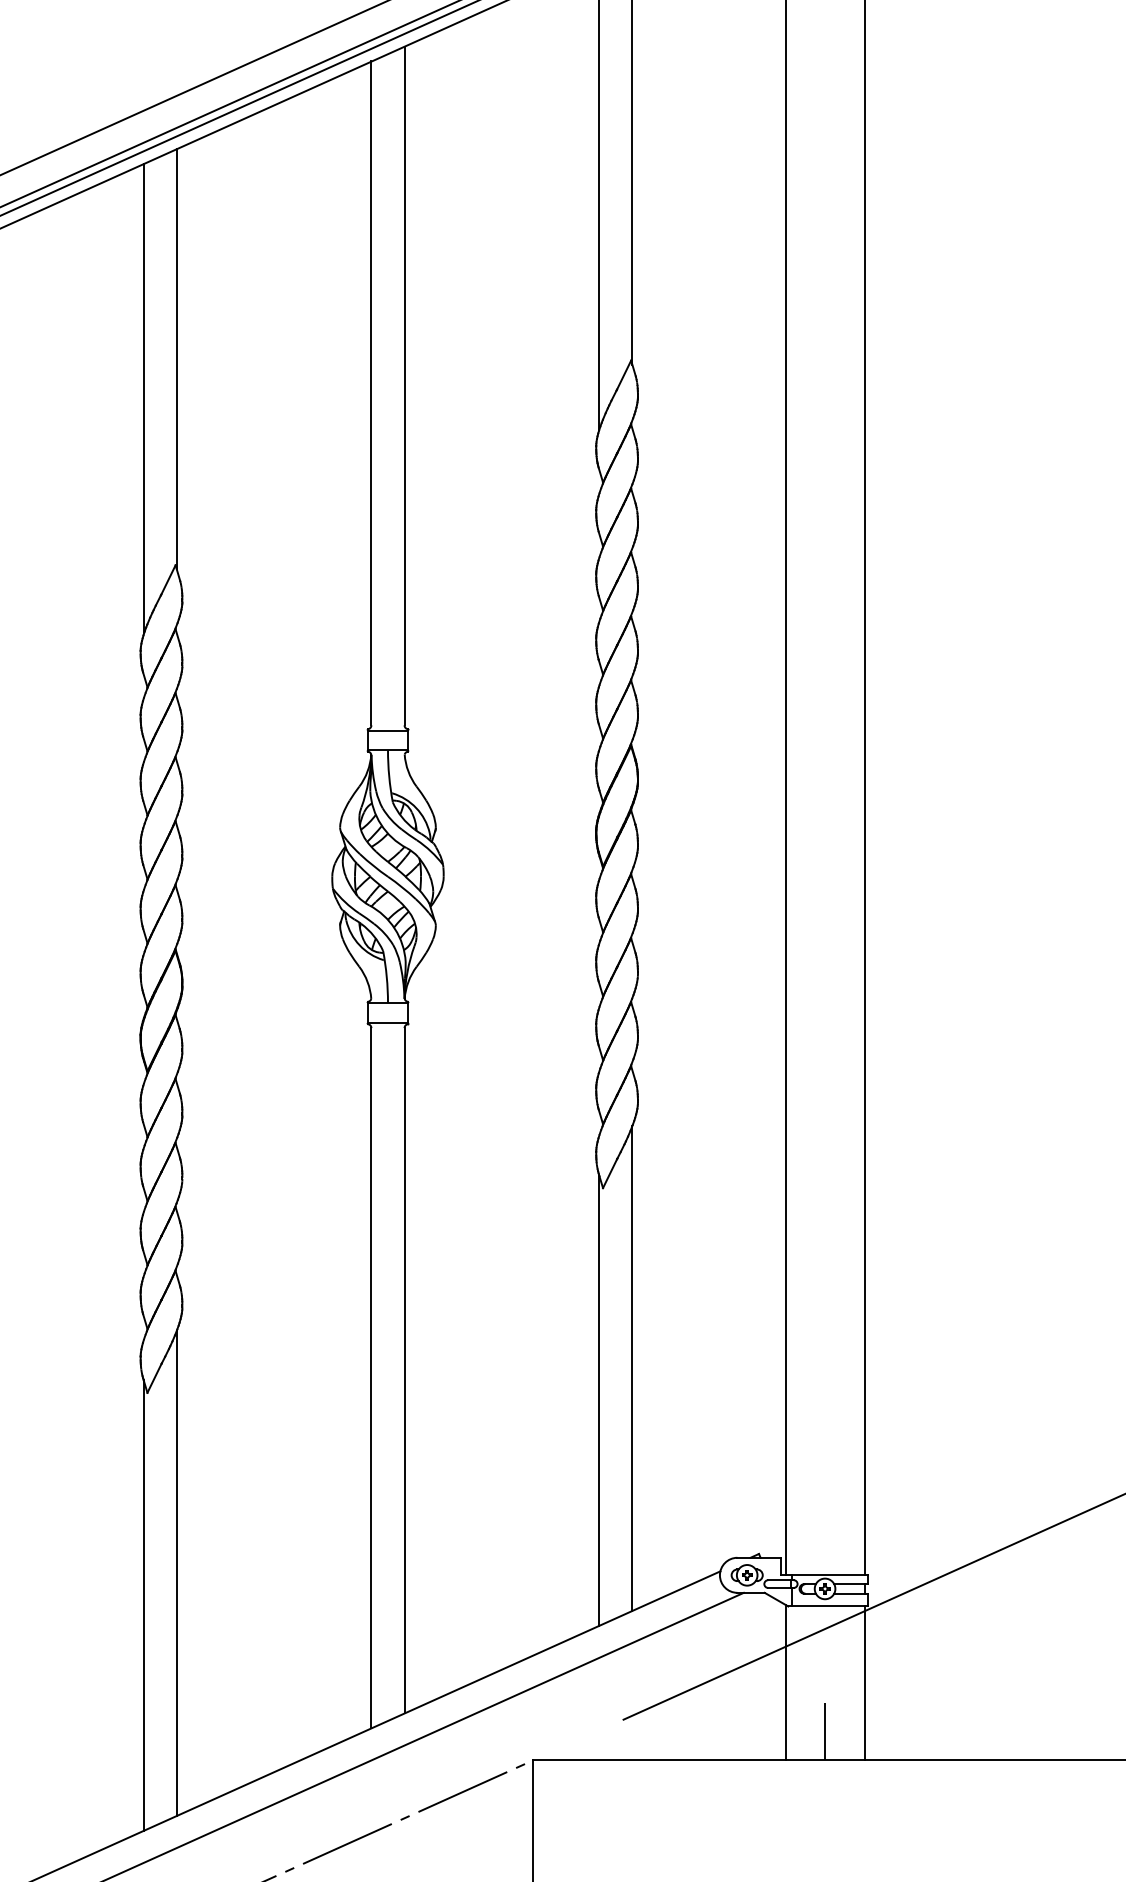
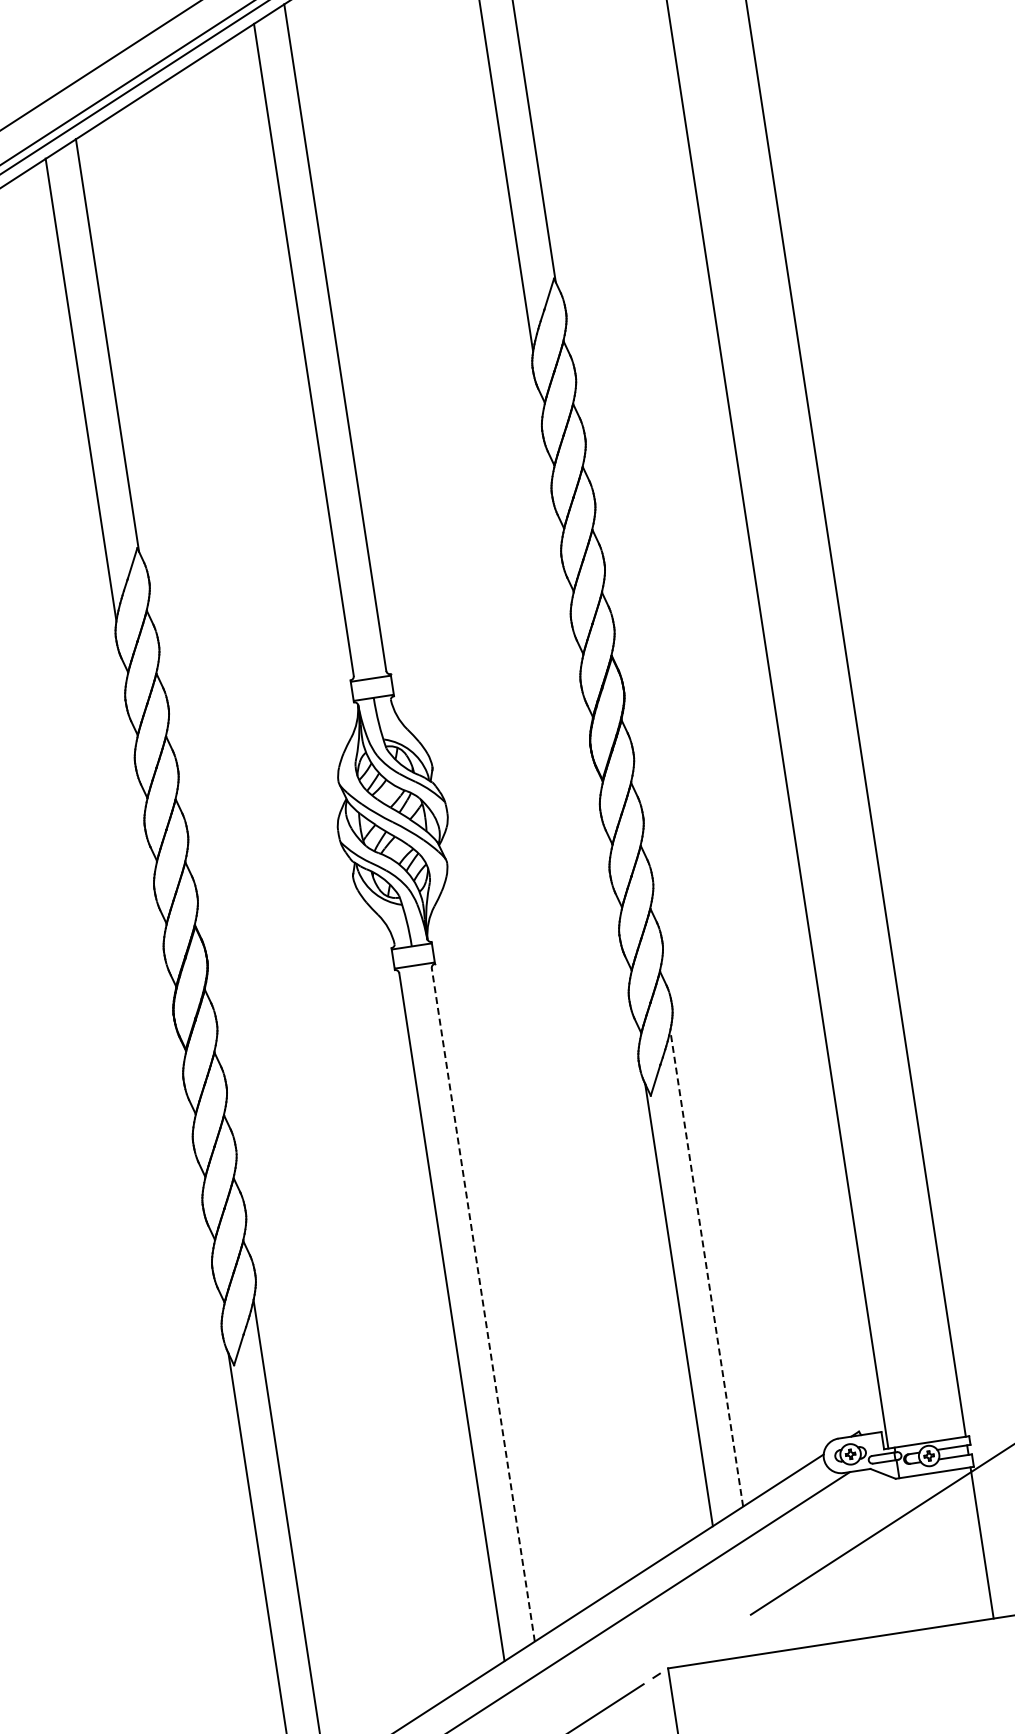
line: (632, 1368) -> (706, 1268), solid -> dashed
line: (404, 1370) -> (483, 1304), solid -> dashed
line: (785, 1682) -> (904, 1553), removed
line: (825, 1731) -> (951, 1596), removed

